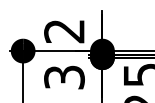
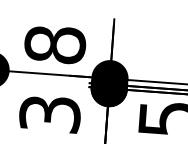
text: (64, 31) -> (55, 45), 2 -> 8

